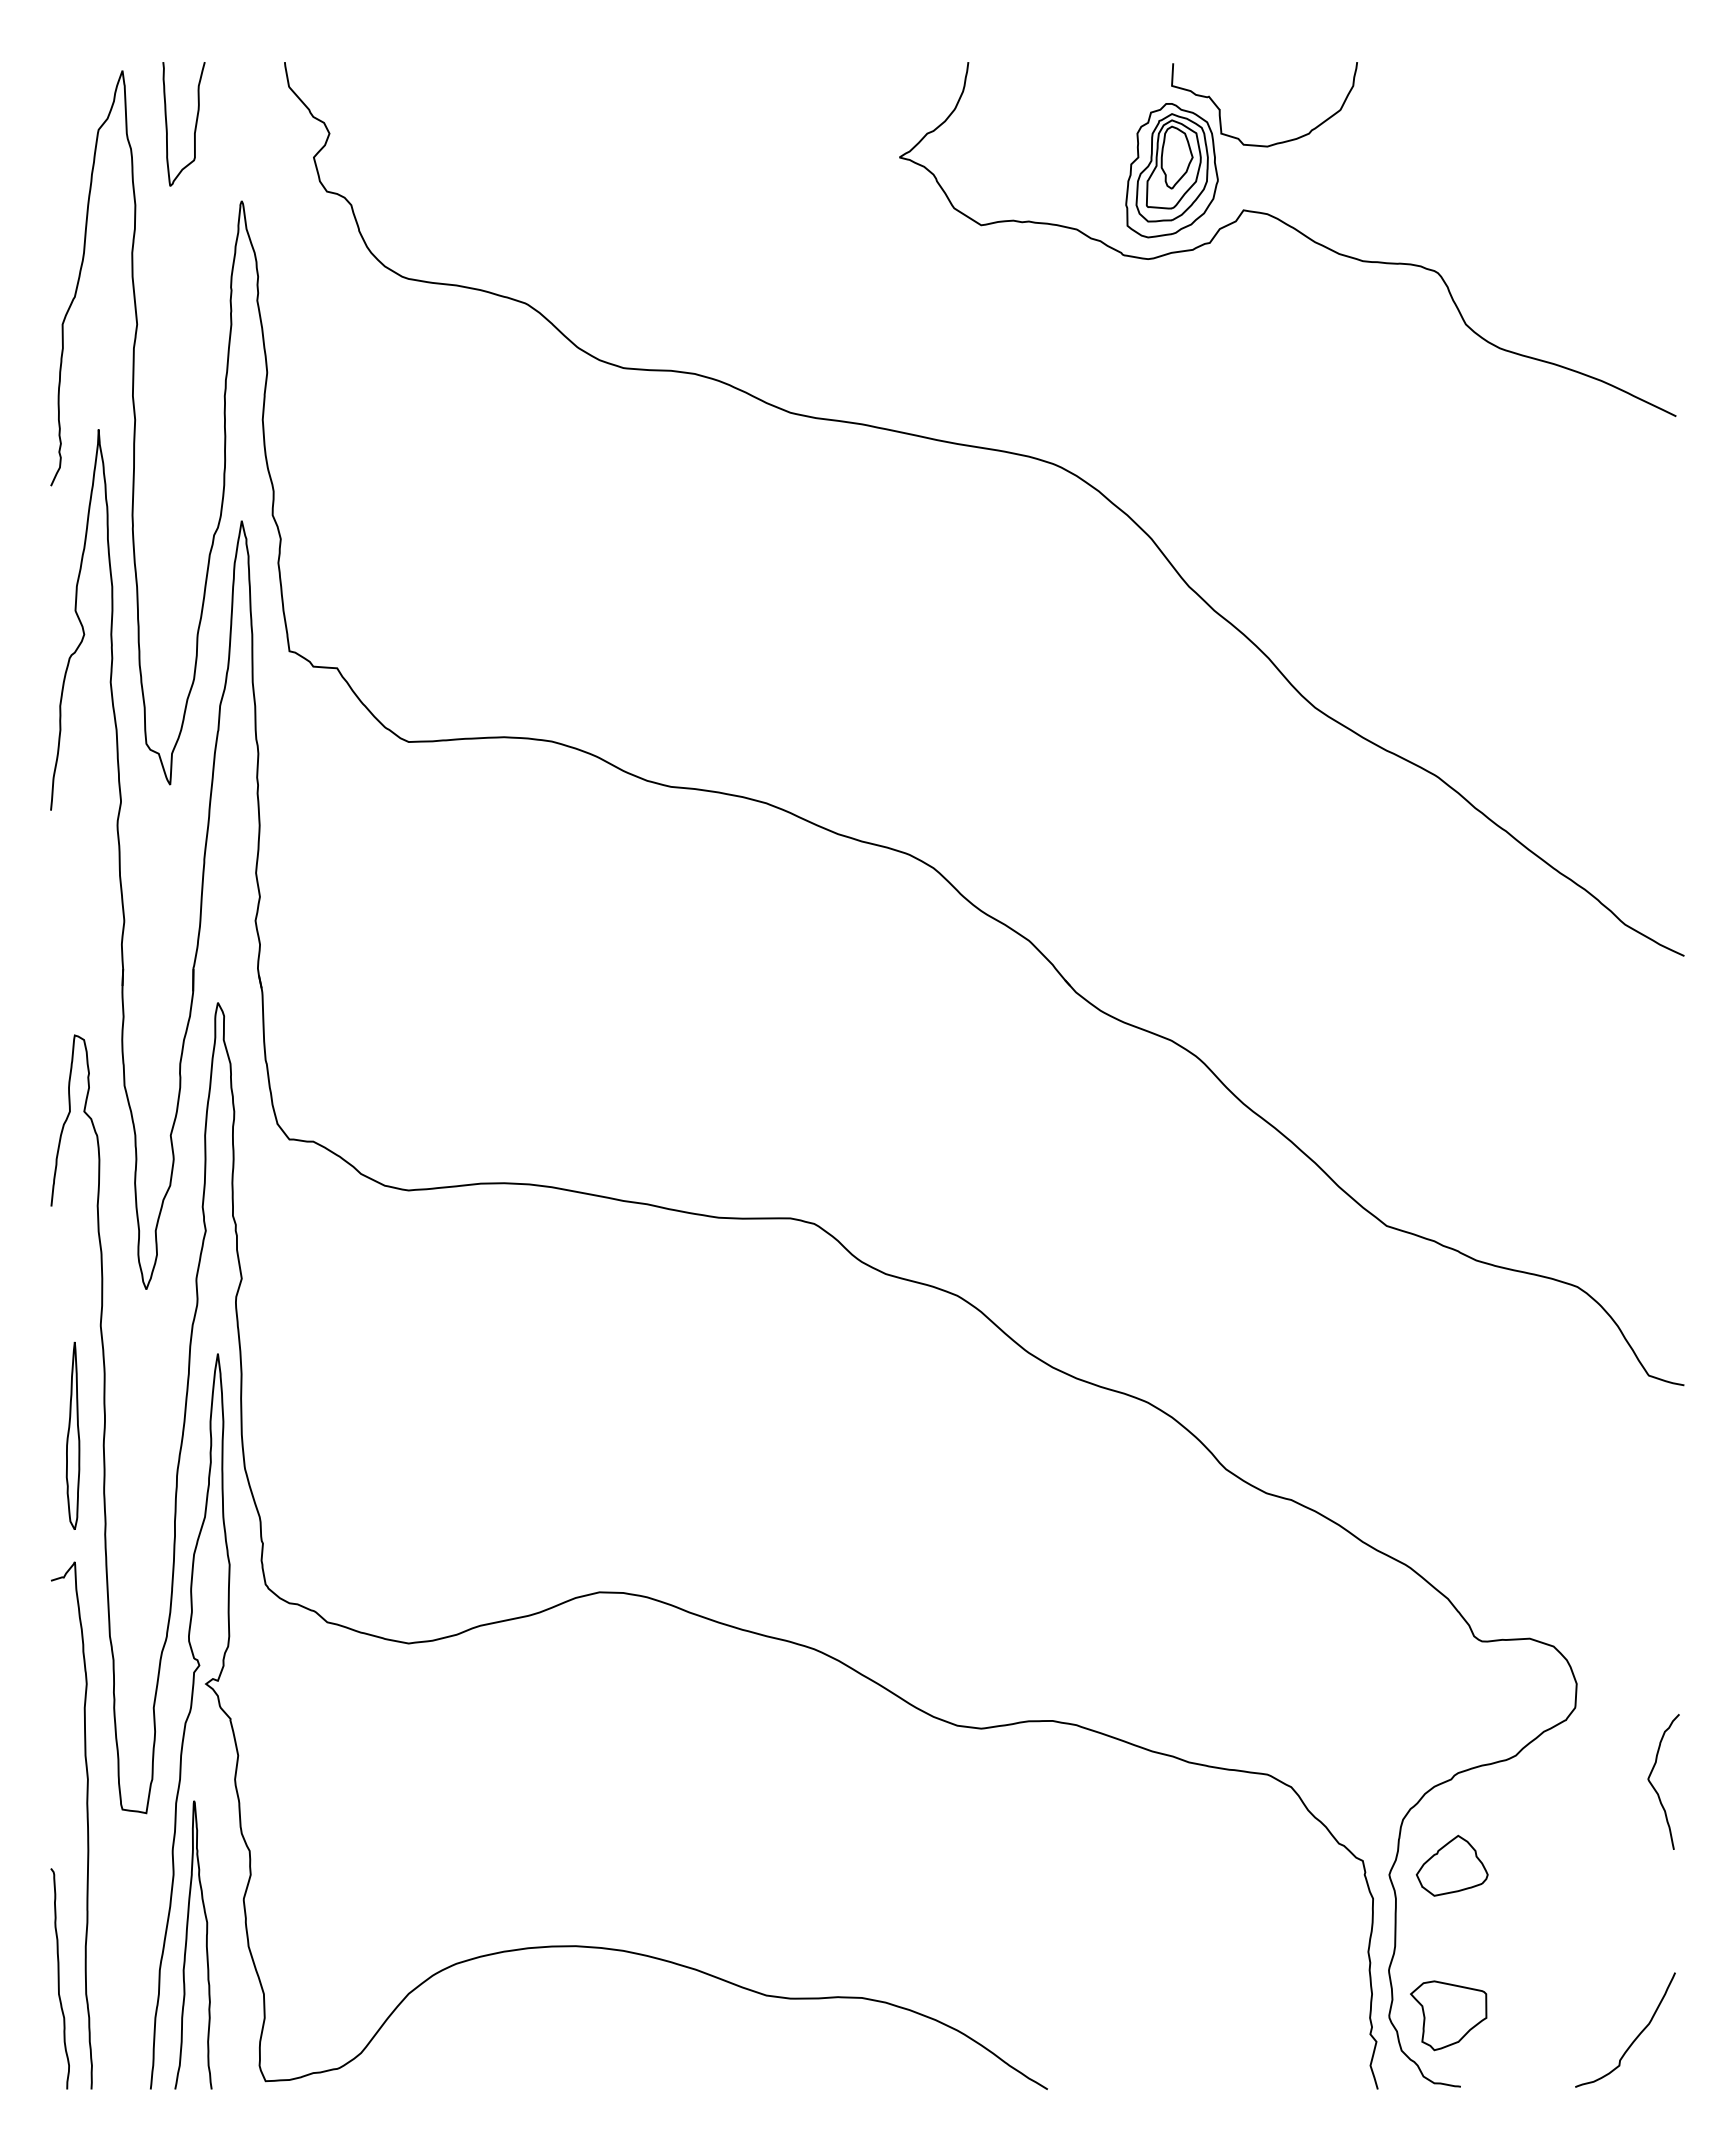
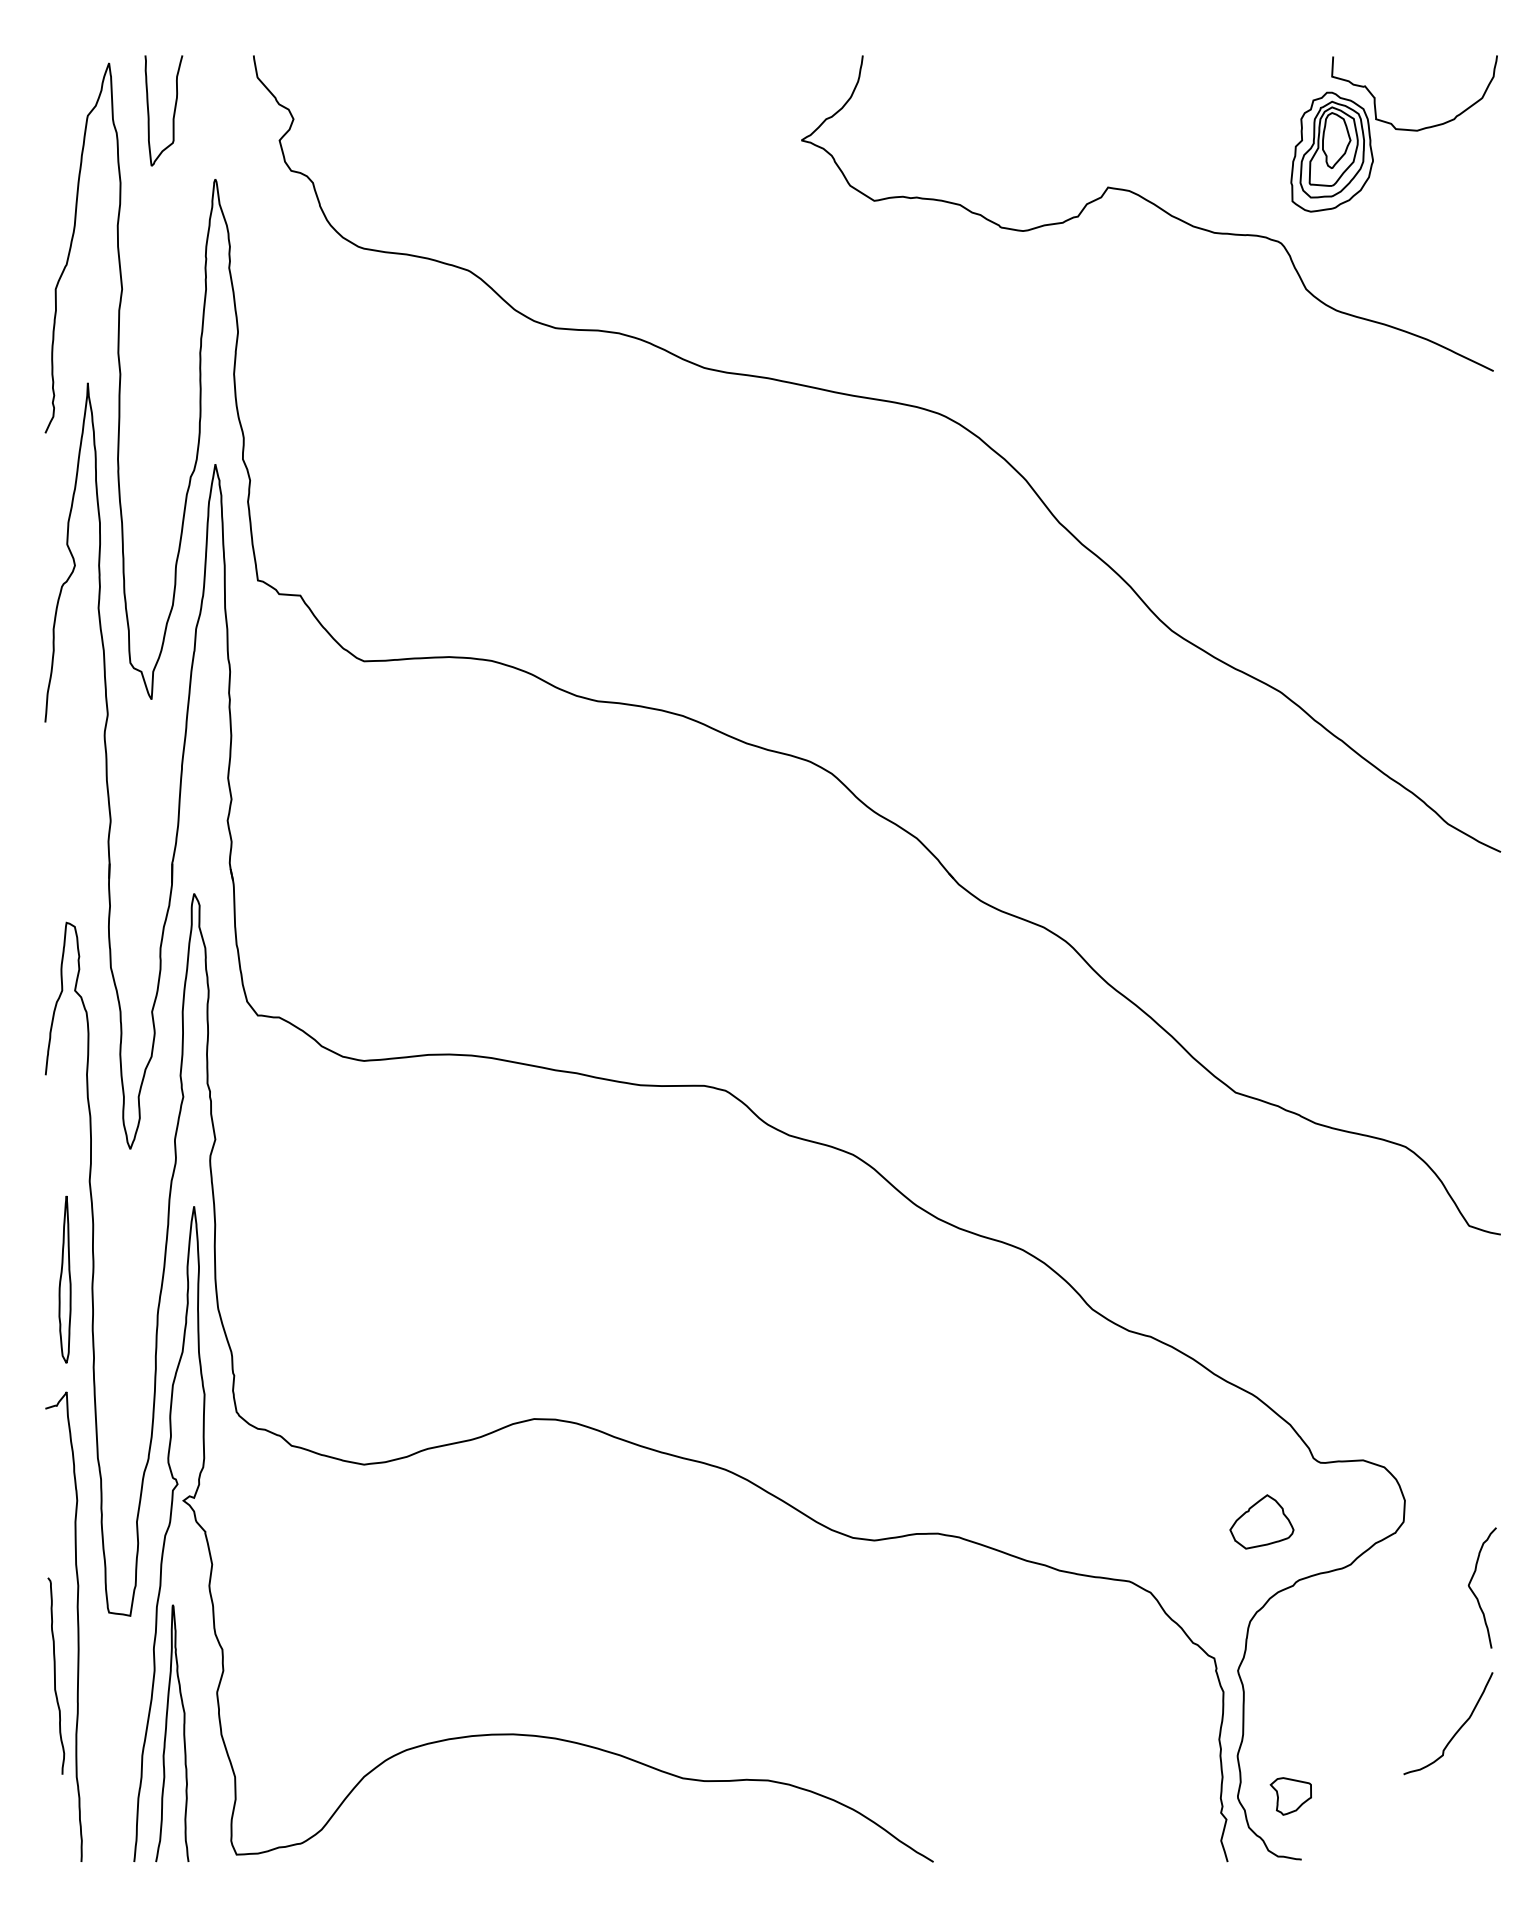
part: (1241, 150) -> (1394, 134), moved
part: (1451, 1865) -> (1261, 1521), moved
curve: (59, 1978) -> (55, 1675), moved
part: (1448, 2015) -> (1290, 1796), size x0.6
curve: (1635, 2037) -> (1457, 1730), moved

